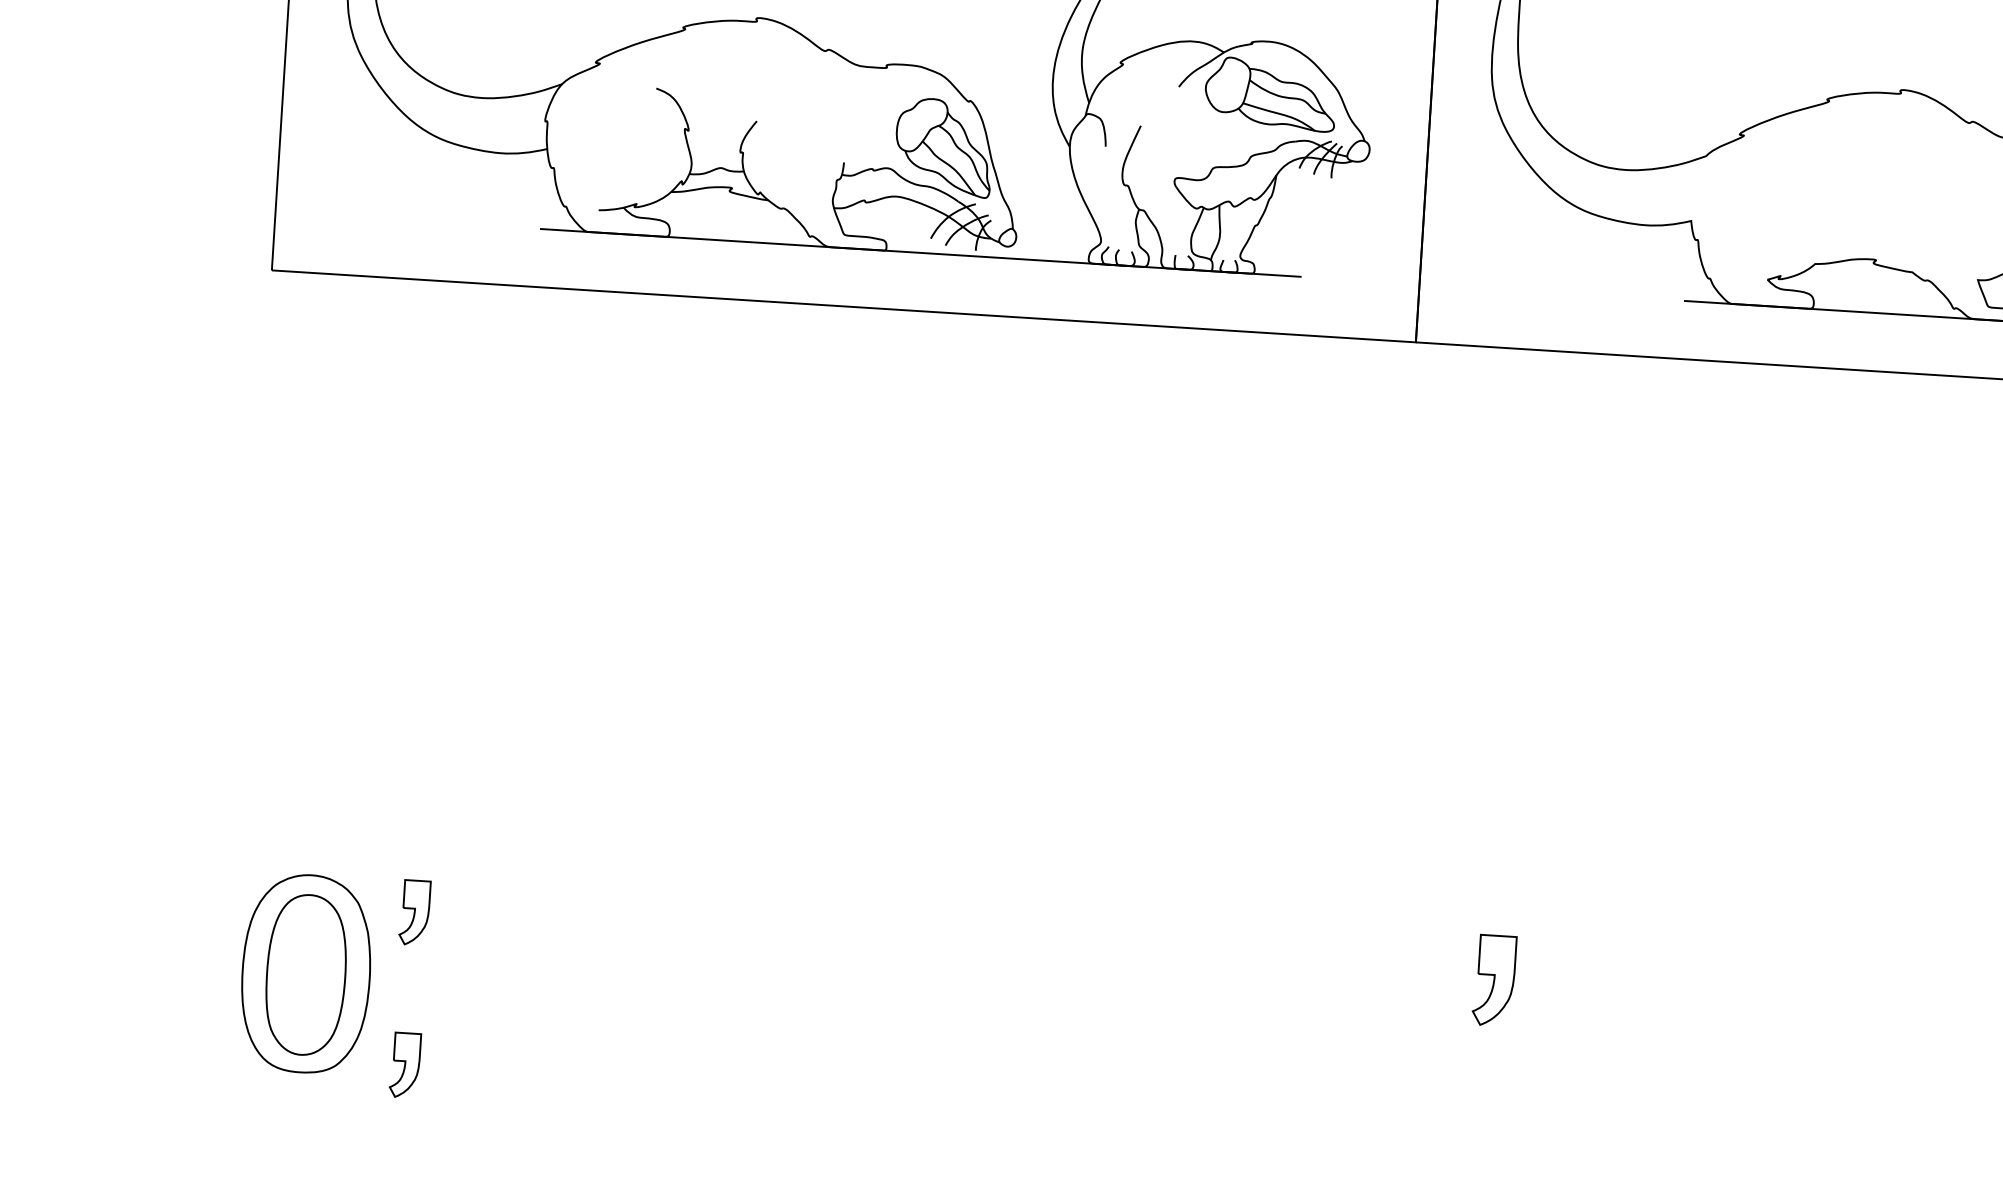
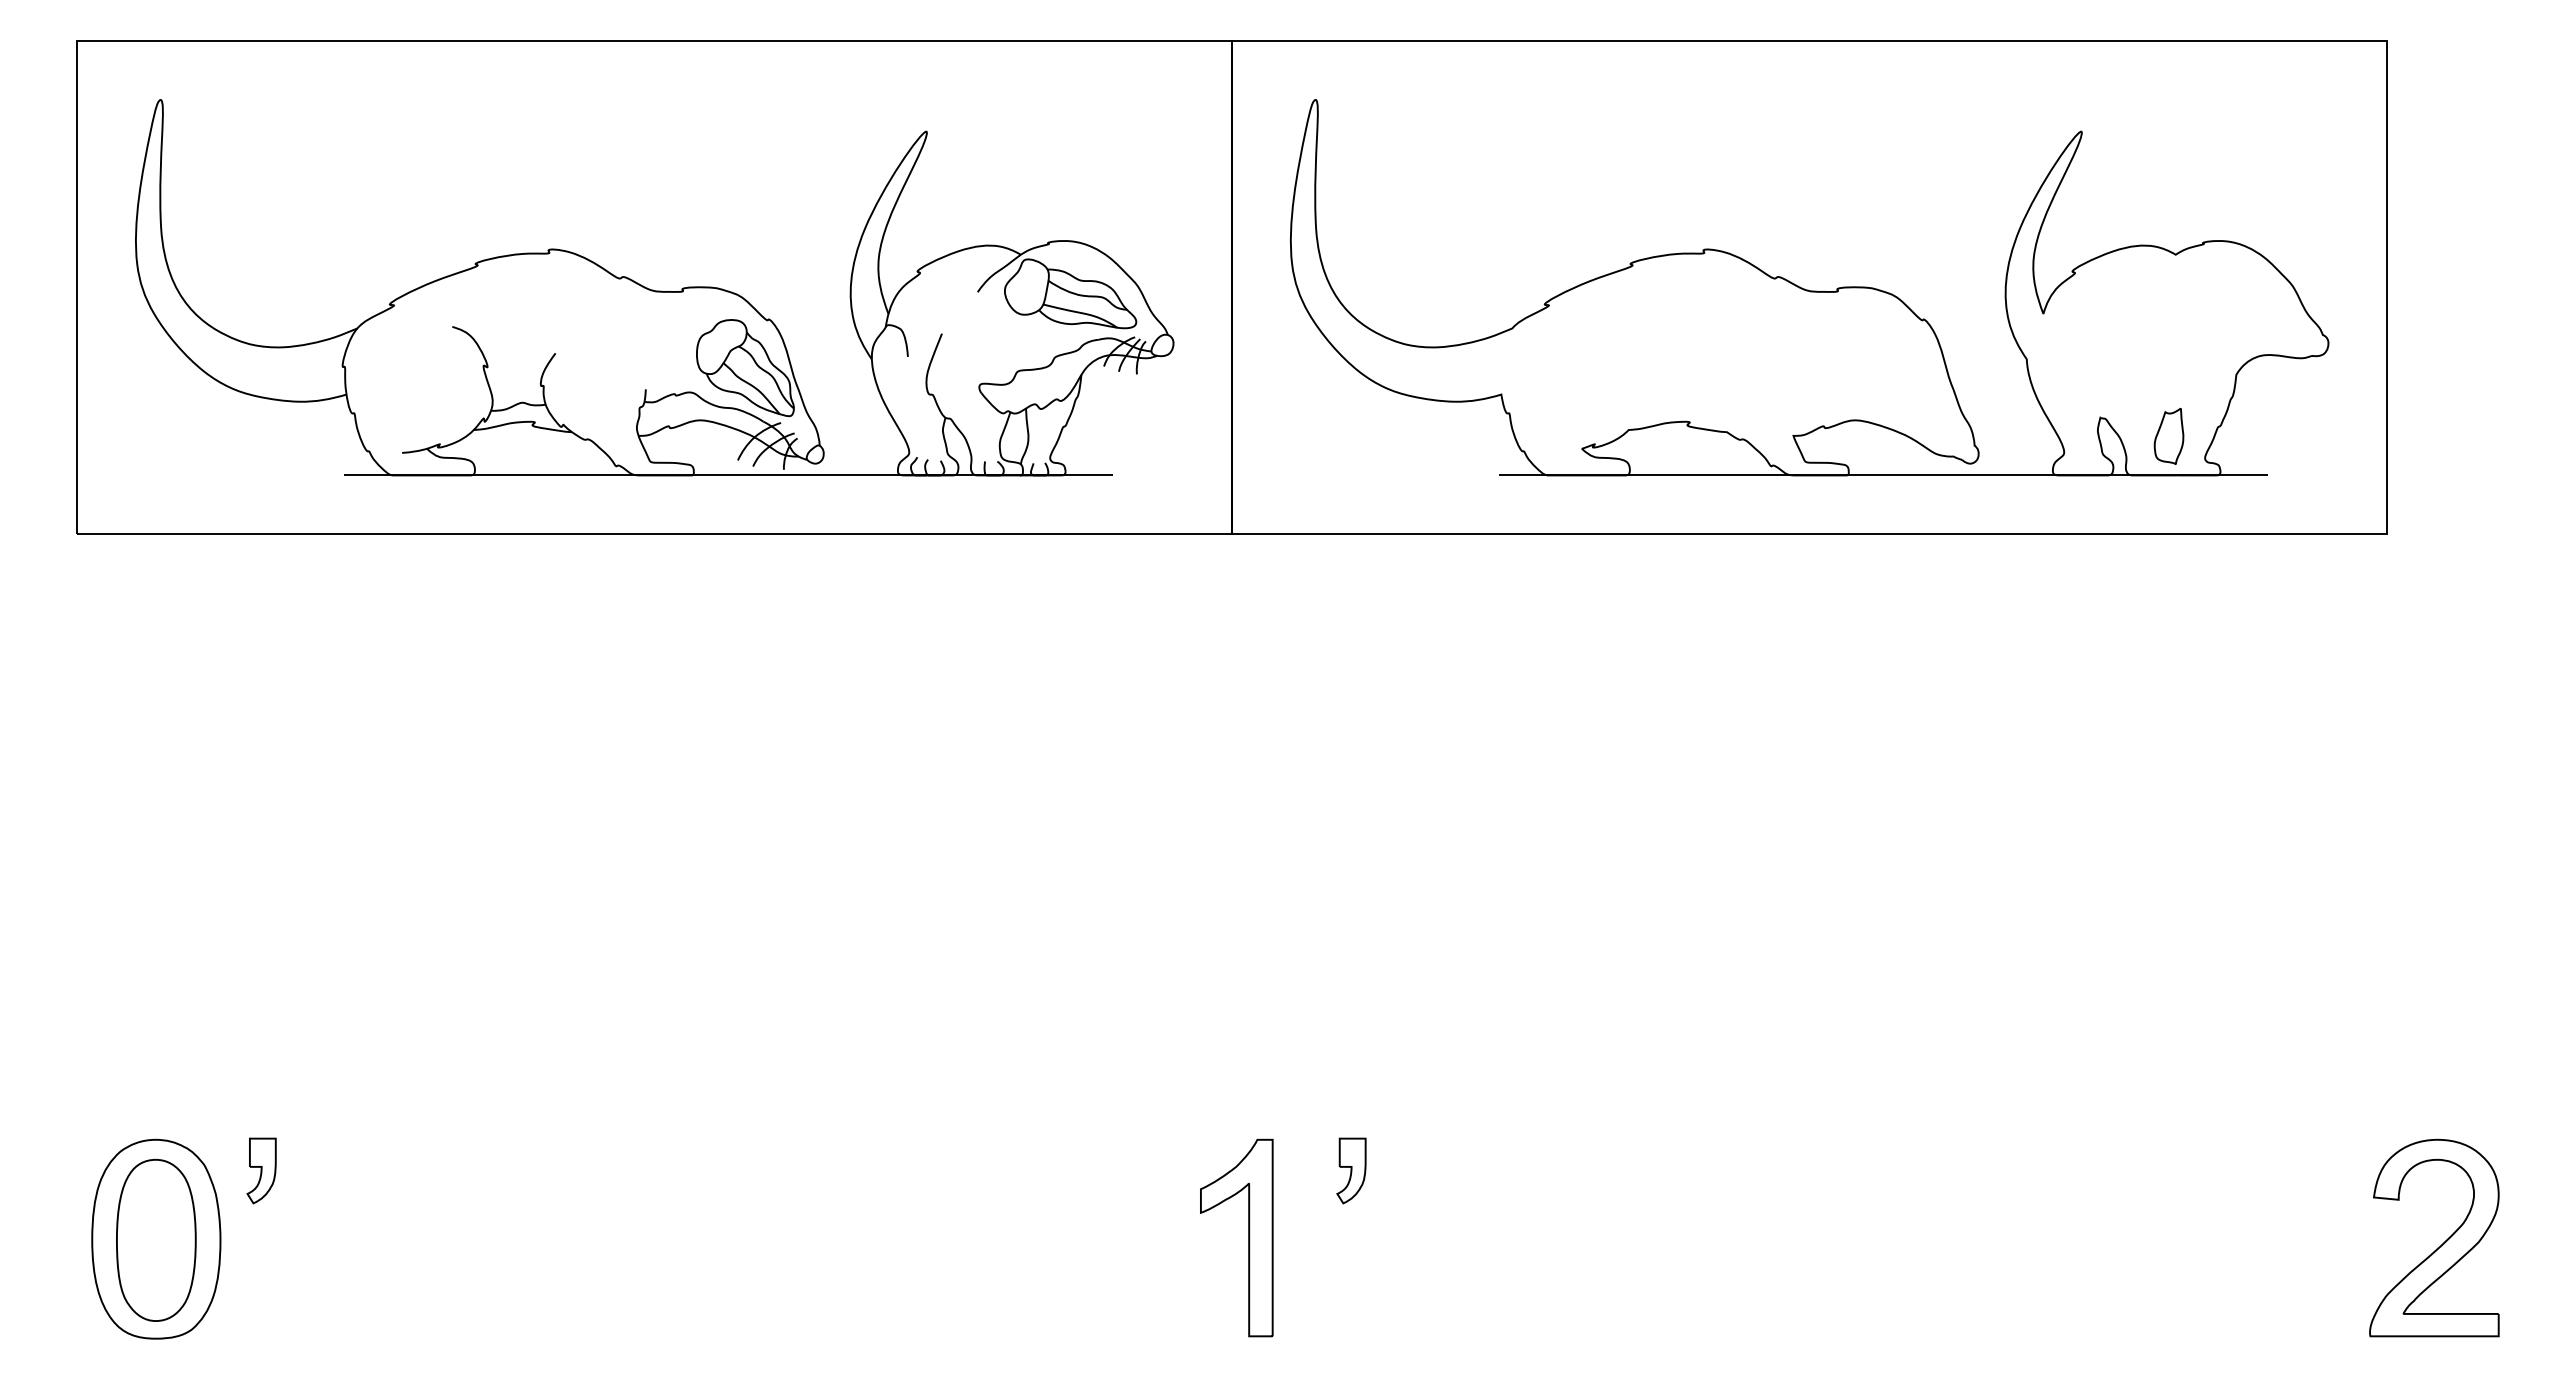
part: (1494, 980) -> (1351, 1170), size x0.71
part: (1388, 1040) -> (1248, 1237), added
part: (405, 1064) -> (261, 1324), removed

